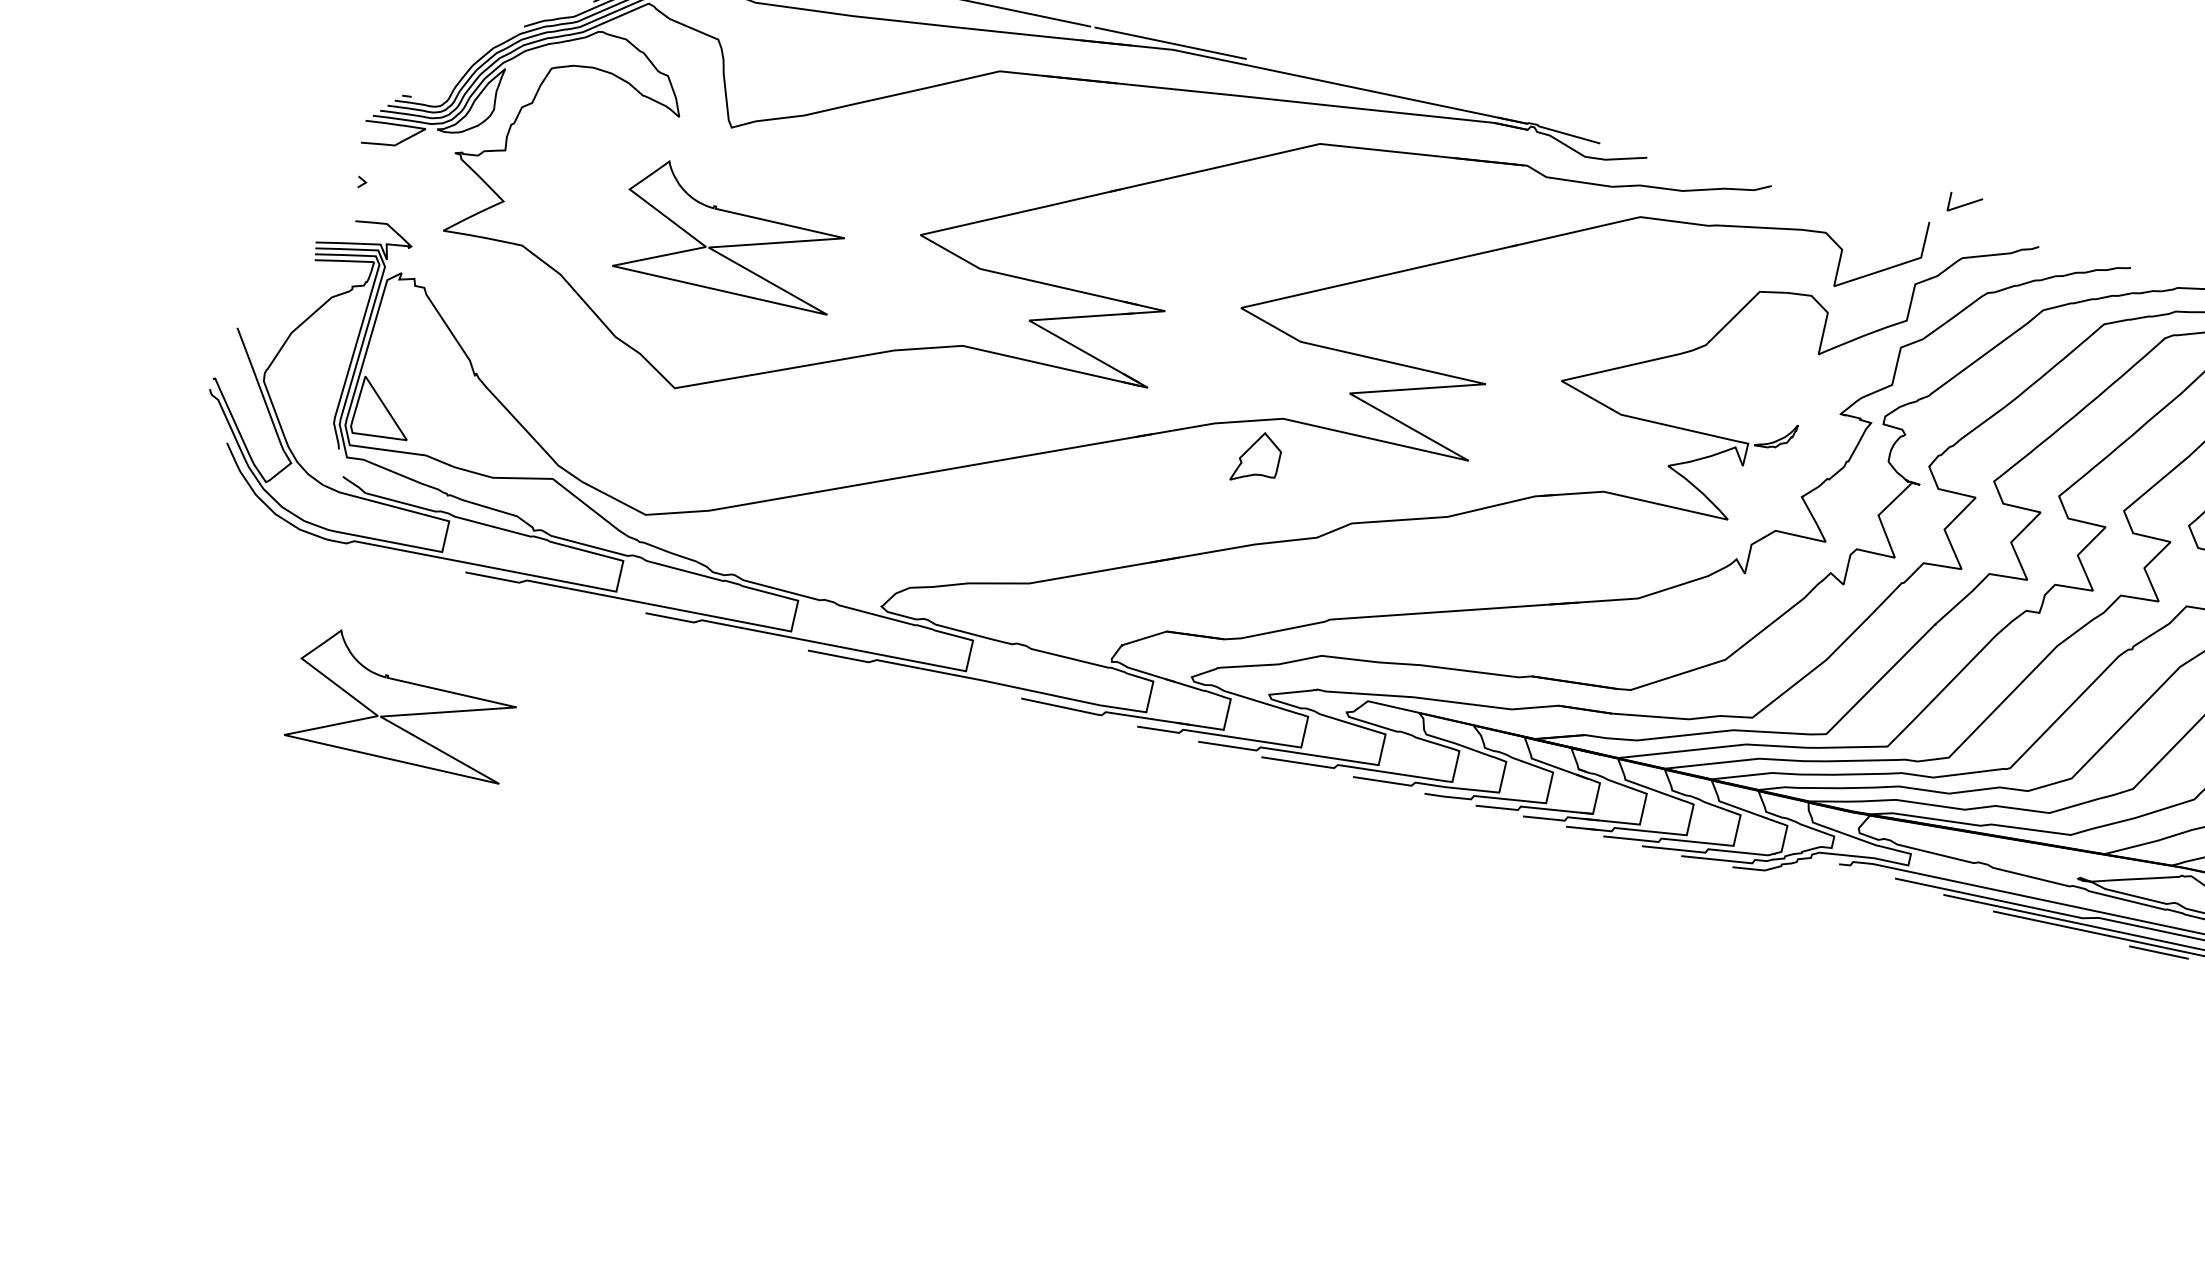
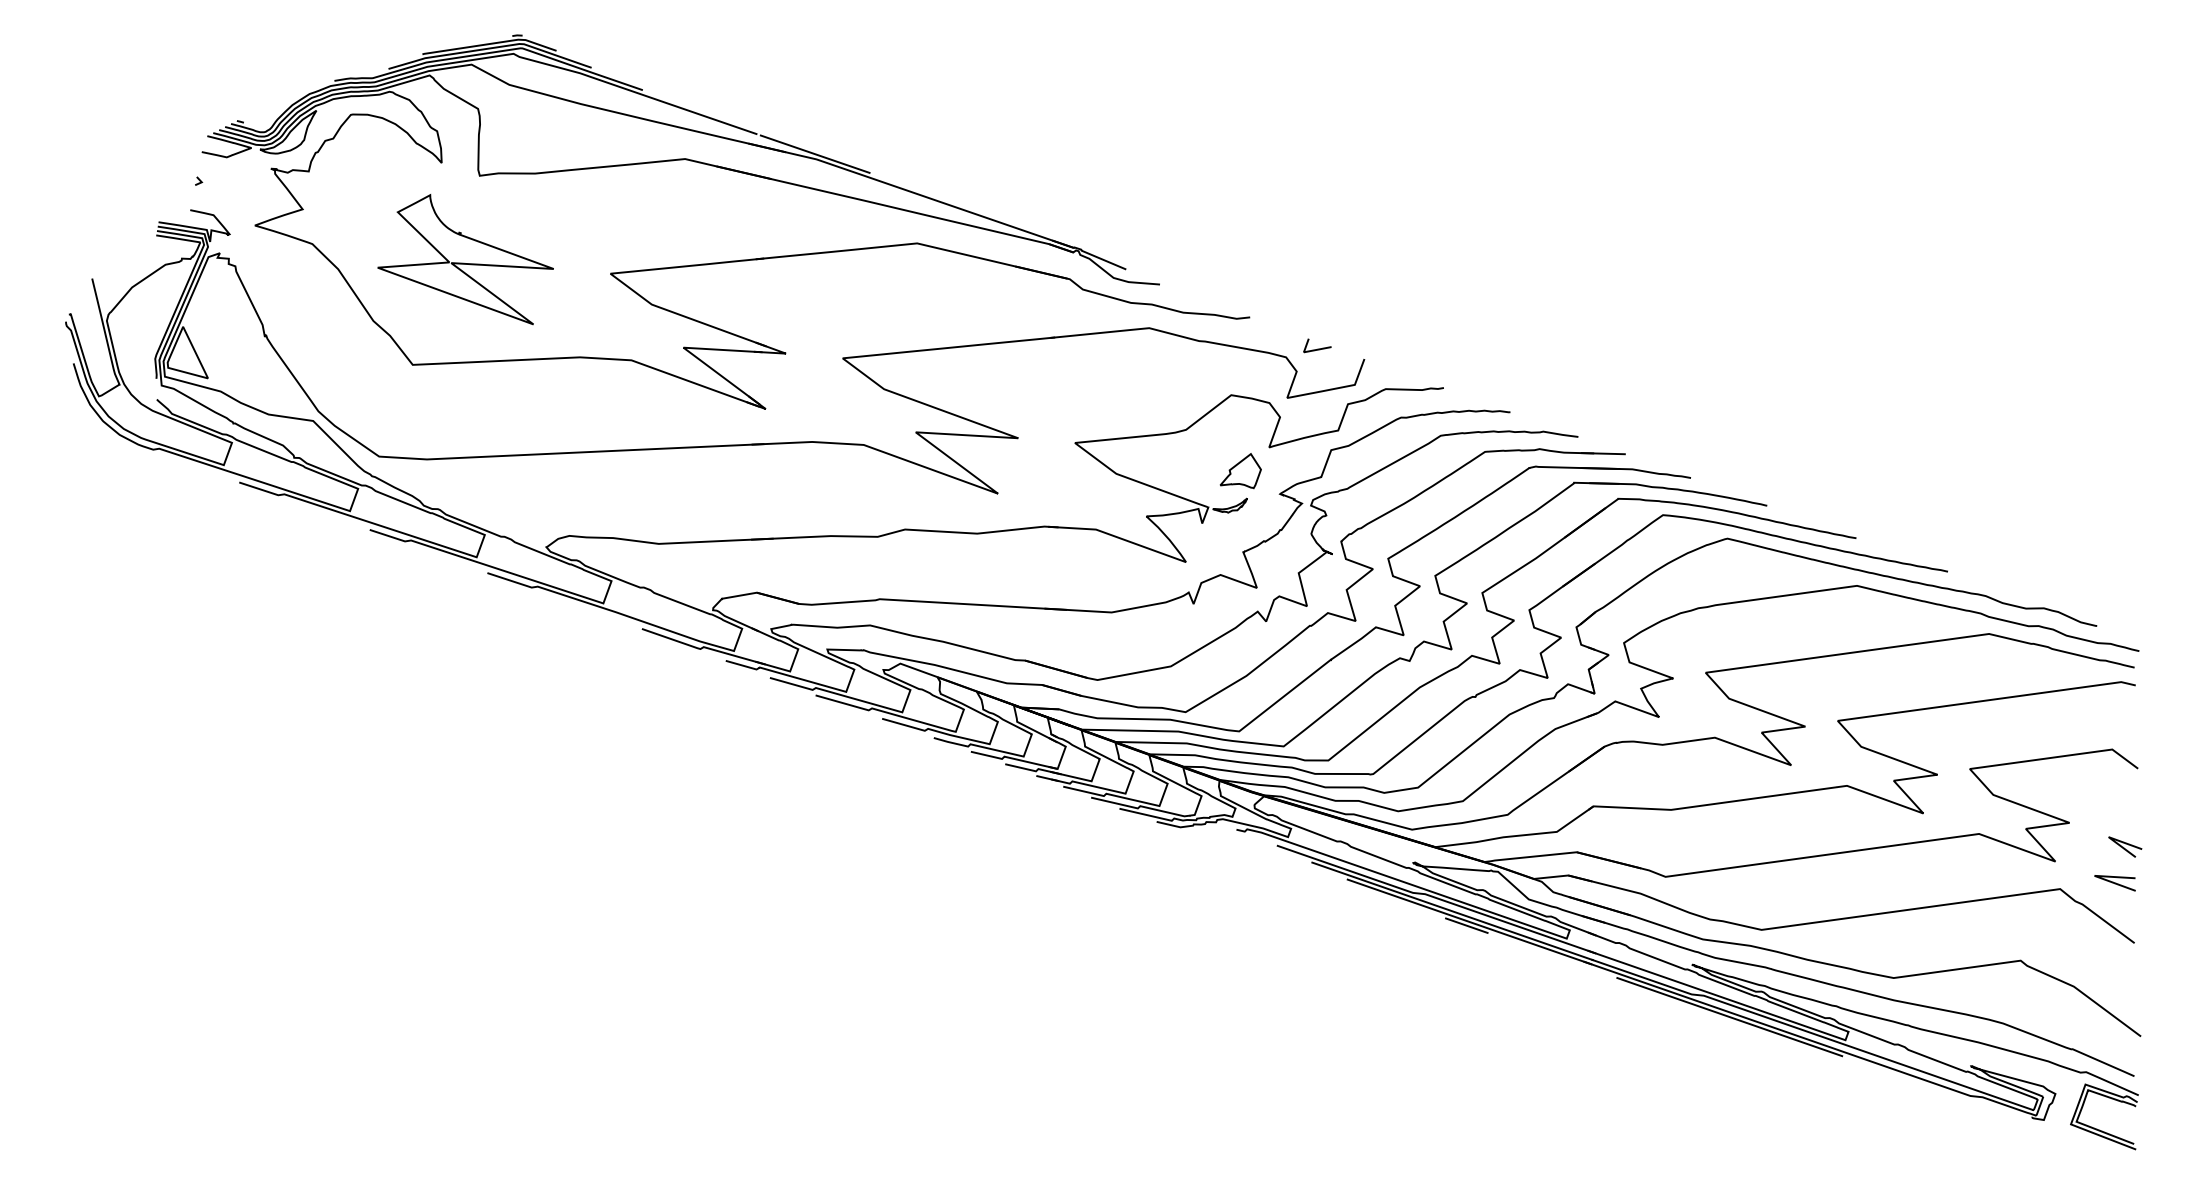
curve: (1964, 203) -> (1317, 348), moved
part: (1254, 458) -> (1240, 471), moved
part: (398, 709) -> (176, 578), removed

